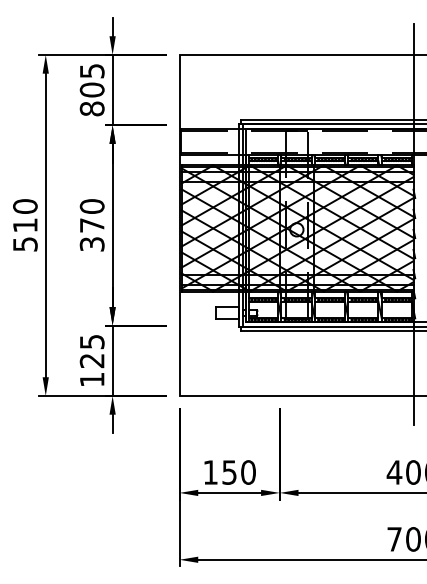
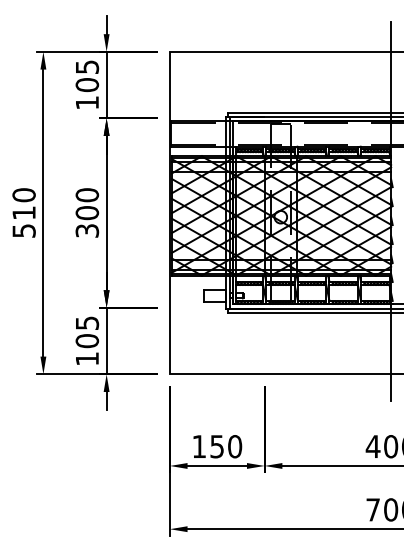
text: (91, 108) -> (86, 102), 805 -> 105
text: (91, 225) -> (86, 213), 370 -> 300
text: (91, 360) -> (86, 340), 125 -> 105

